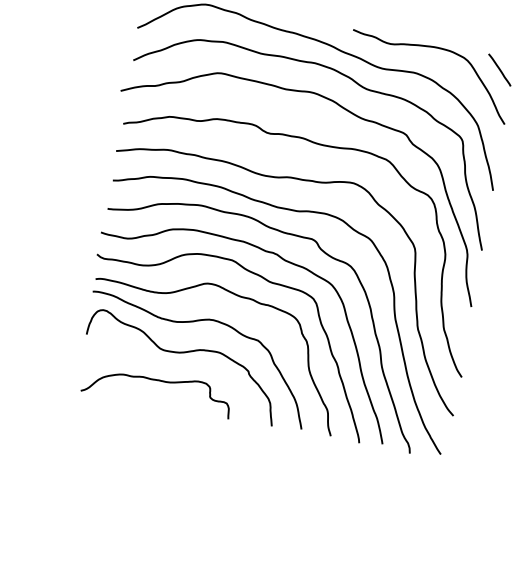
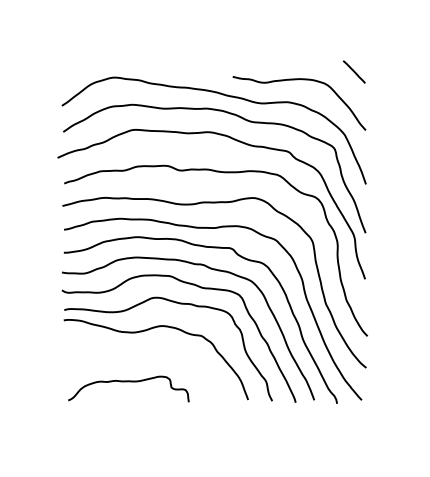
line: (498, 69) -> (353, 71), moved
curve: (179, 354) -> (141, 357), removed

